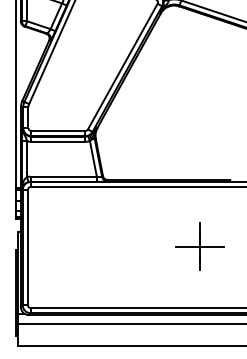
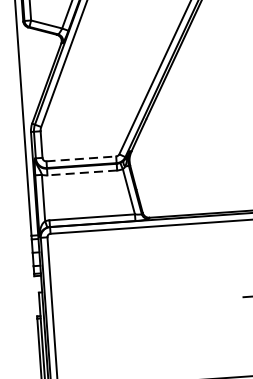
line: (58, 130) -> (81, 158), solid -> dashed
line: (57, 141) -> (81, 172), solid -> dashed

